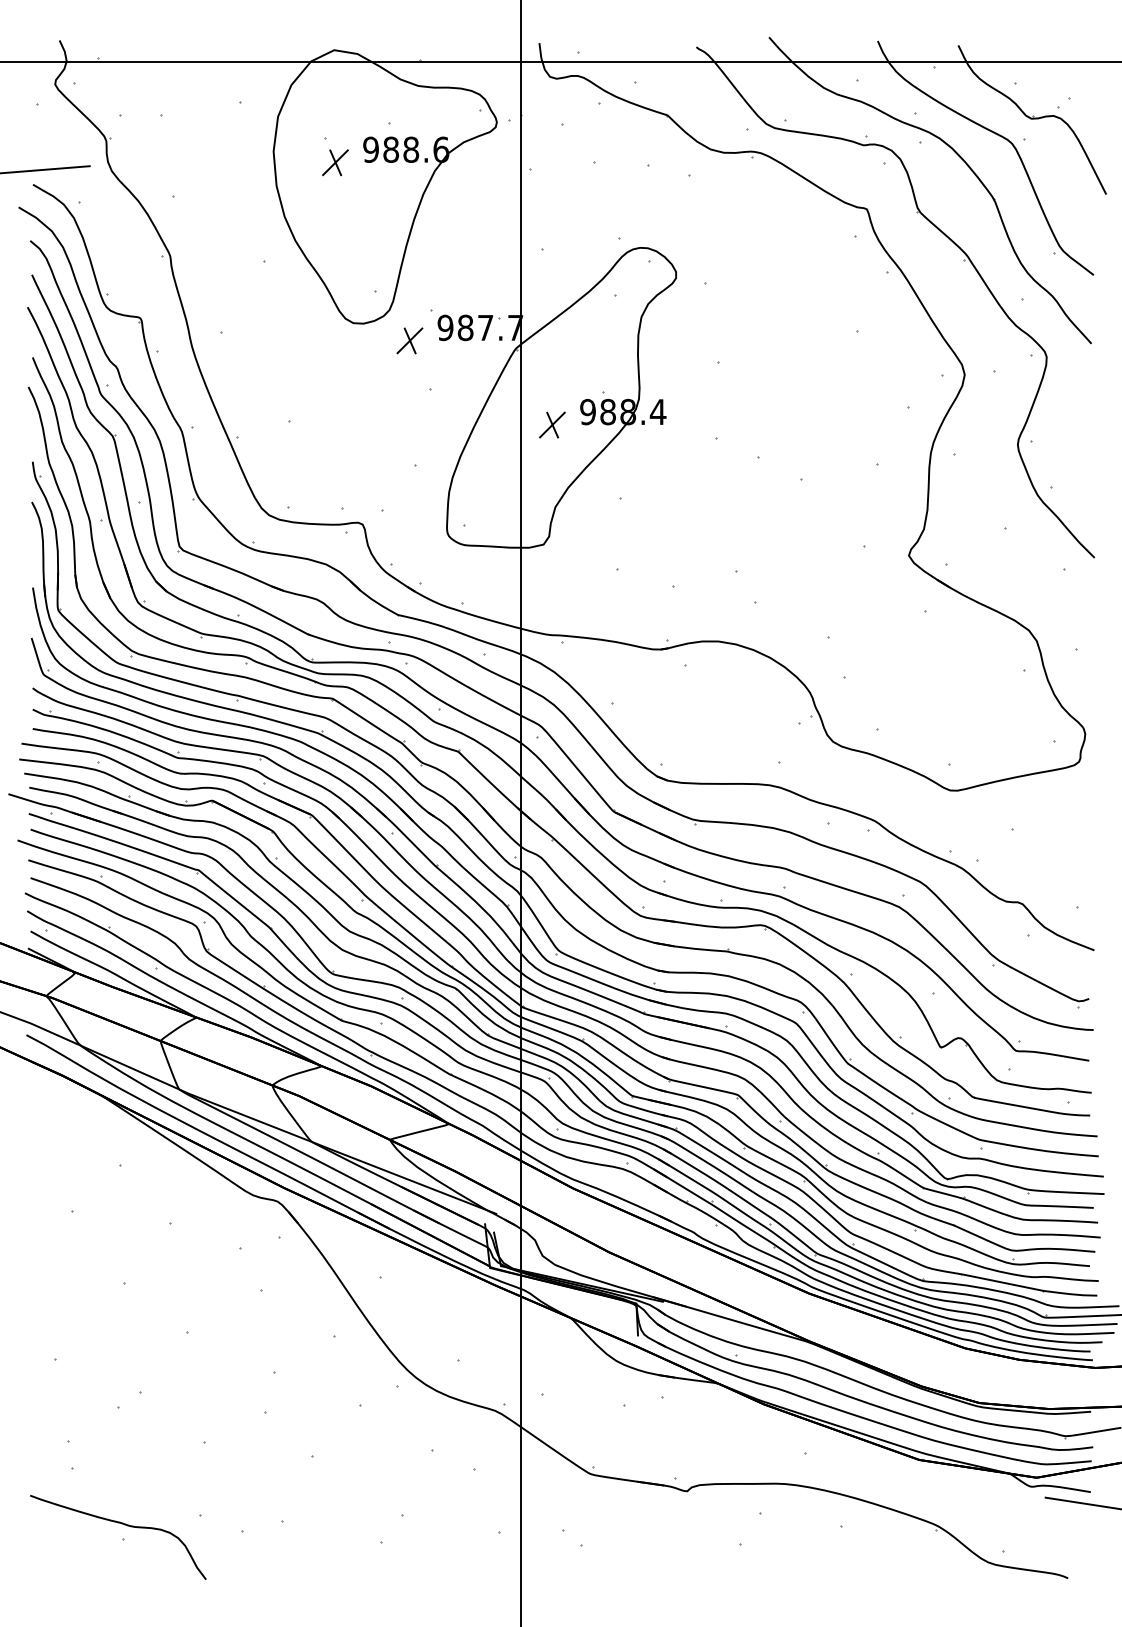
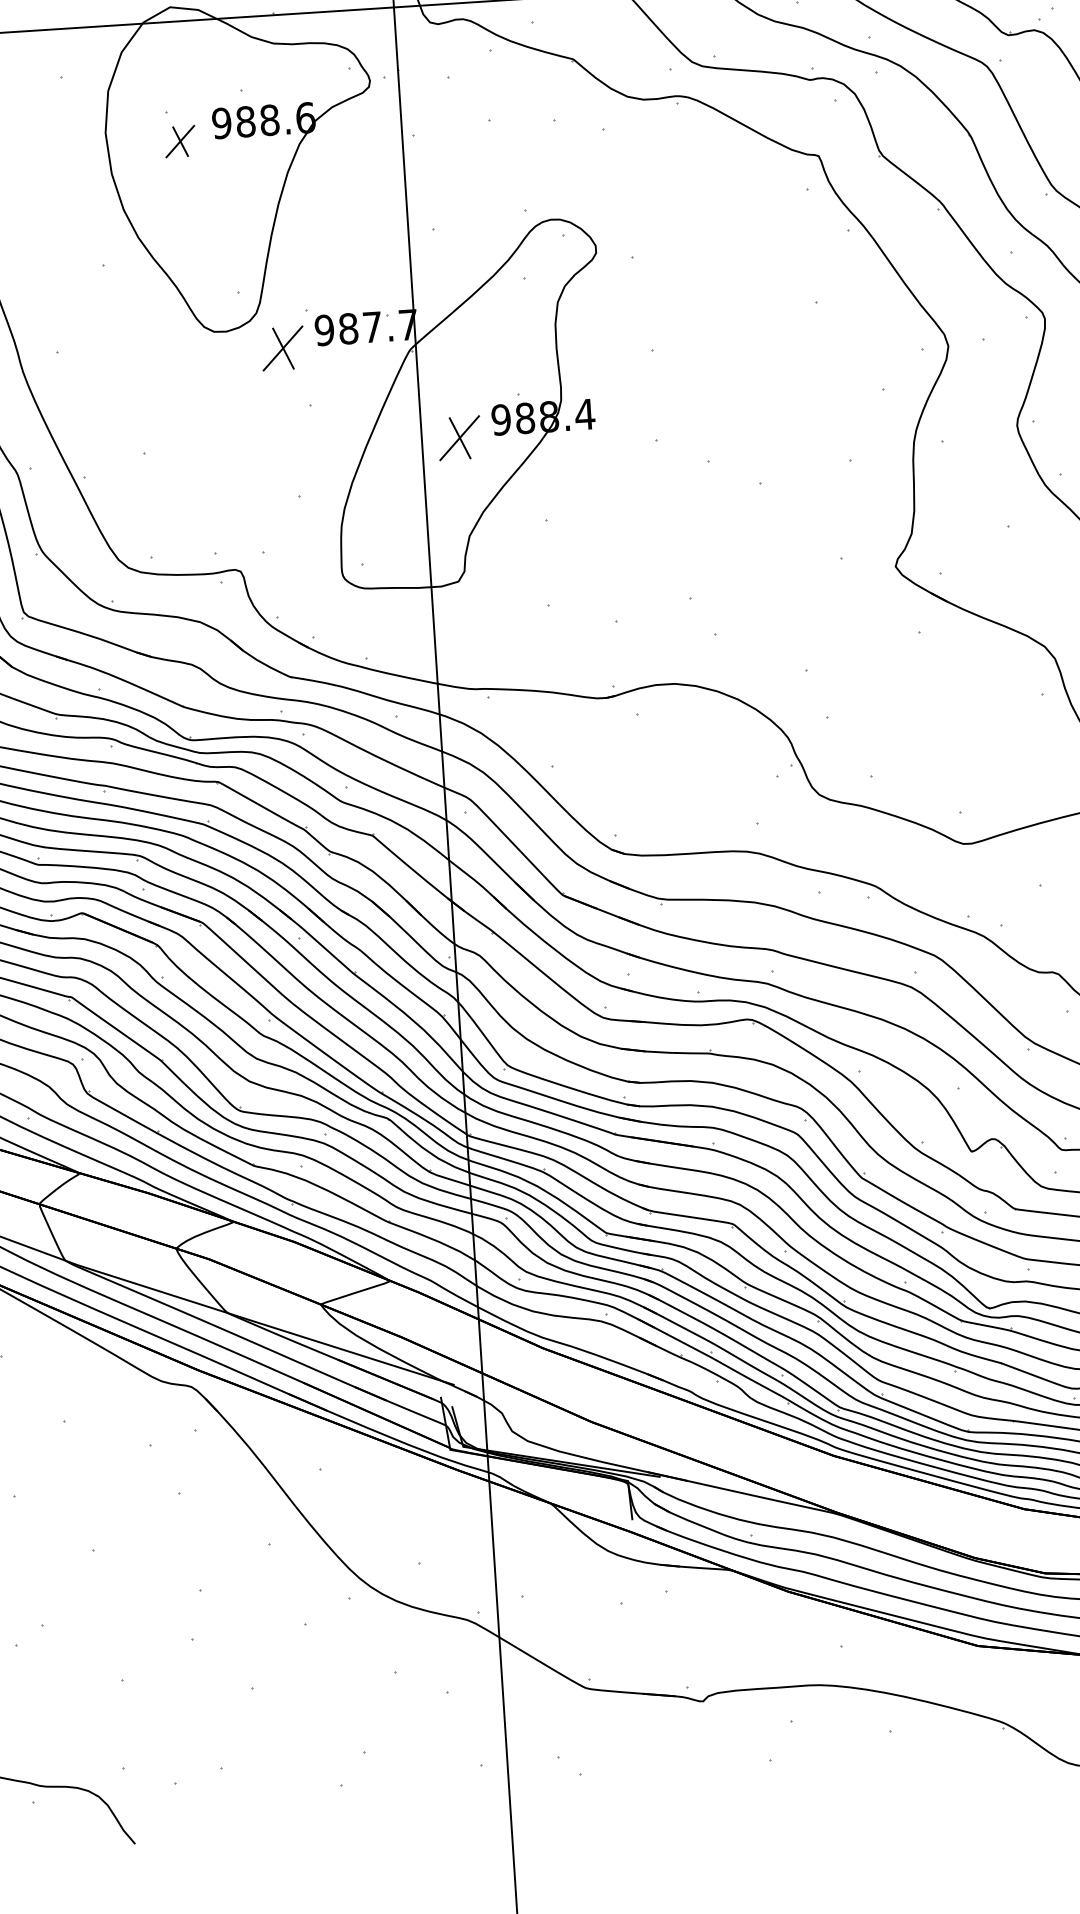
part: (409, 340) -> (282, 348), size x1.4
part: (552, 424) -> (459, 437), size x1.4

